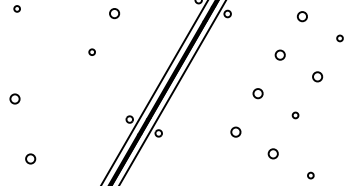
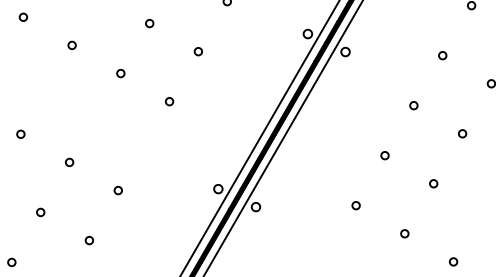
circle: (113, 13) -> (197, 51), size x0.62
circle: (302, 16) -> (442, 55), size x0.62
circle: (54, 30) -> (120, 73), added
circle: (280, 55) -> (413, 105), size x0.62
circle: (317, 76) -> (462, 133), size x0.62
circle: (257, 93) -> (384, 155), size x0.62
circle: (15, 99) -> (69, 162), size x0.62
circle: (52, 120) -> (117, 190), added
circle: (235, 132) -> (355, 205), size x0.62
circle: (273, 153) -> (404, 233), size x0.62
circle: (29, 159) -> (88, 240), size x0.62

